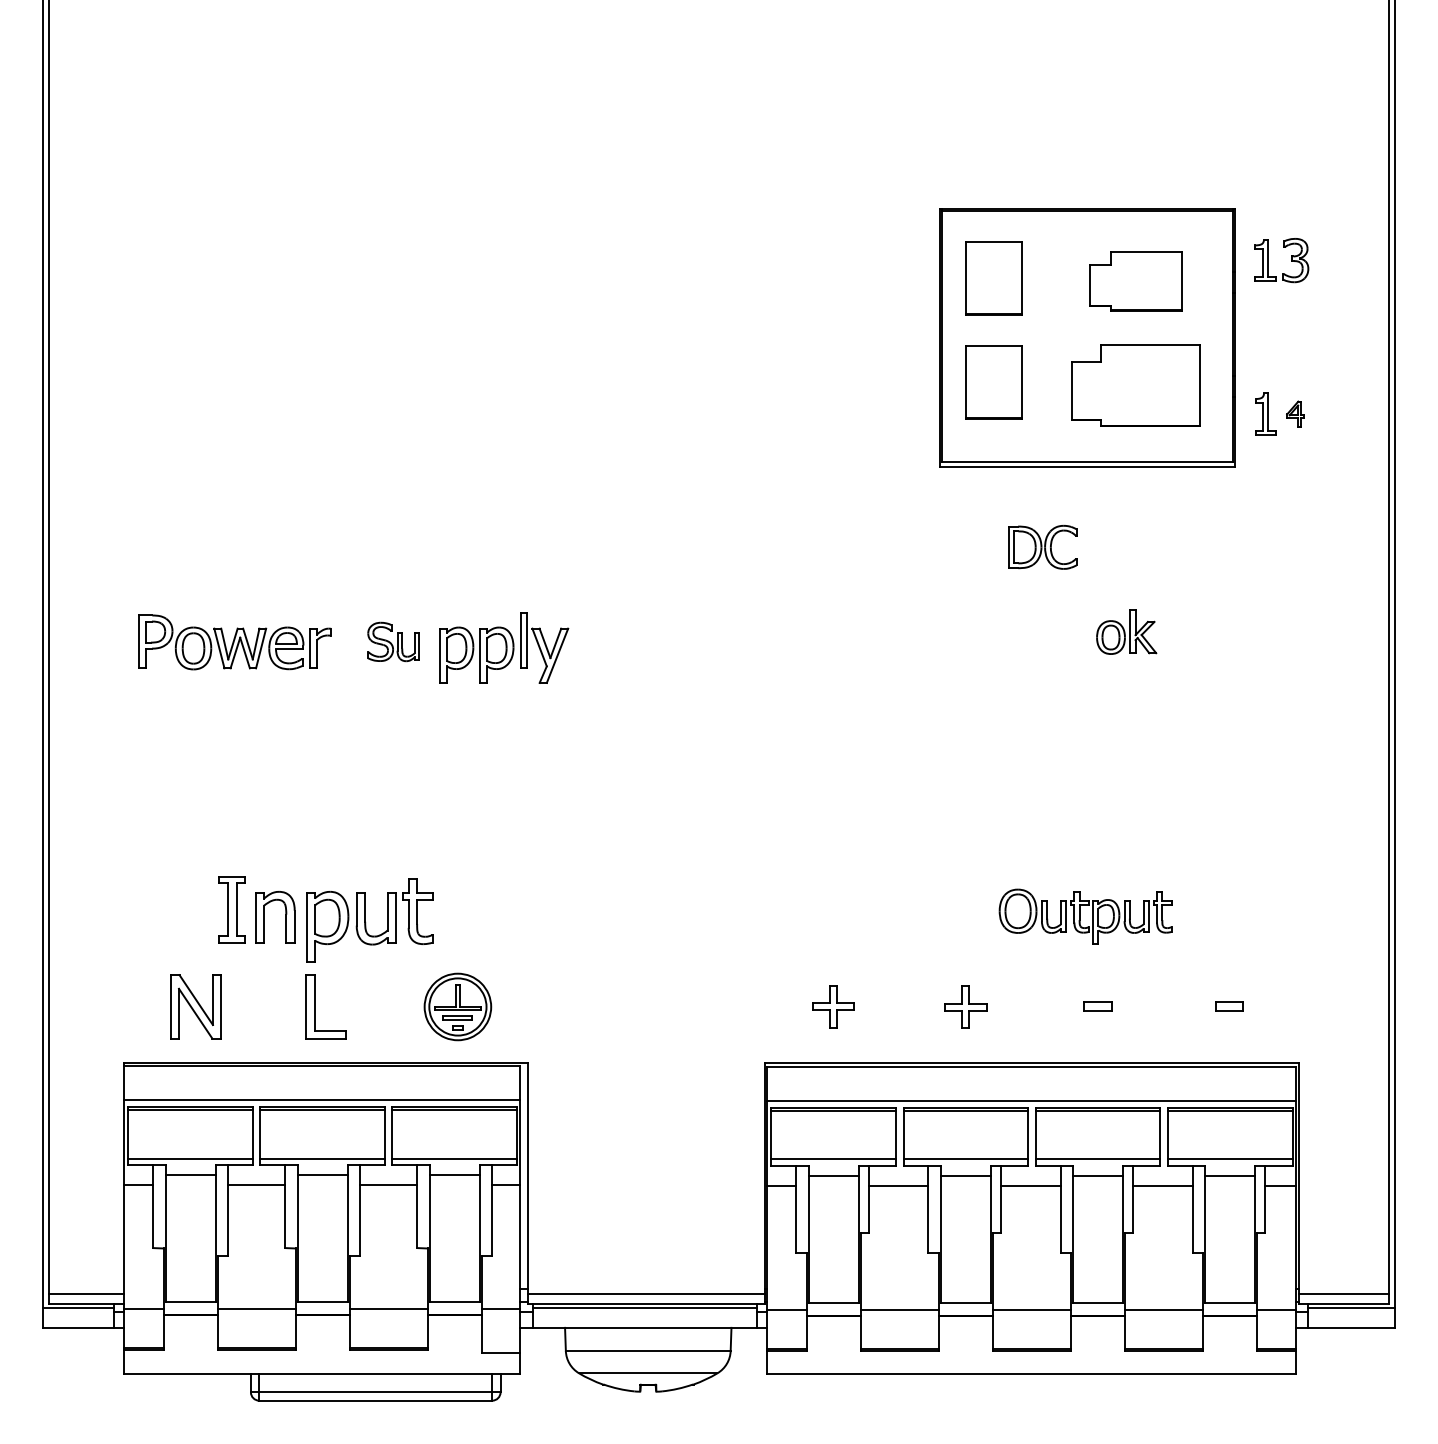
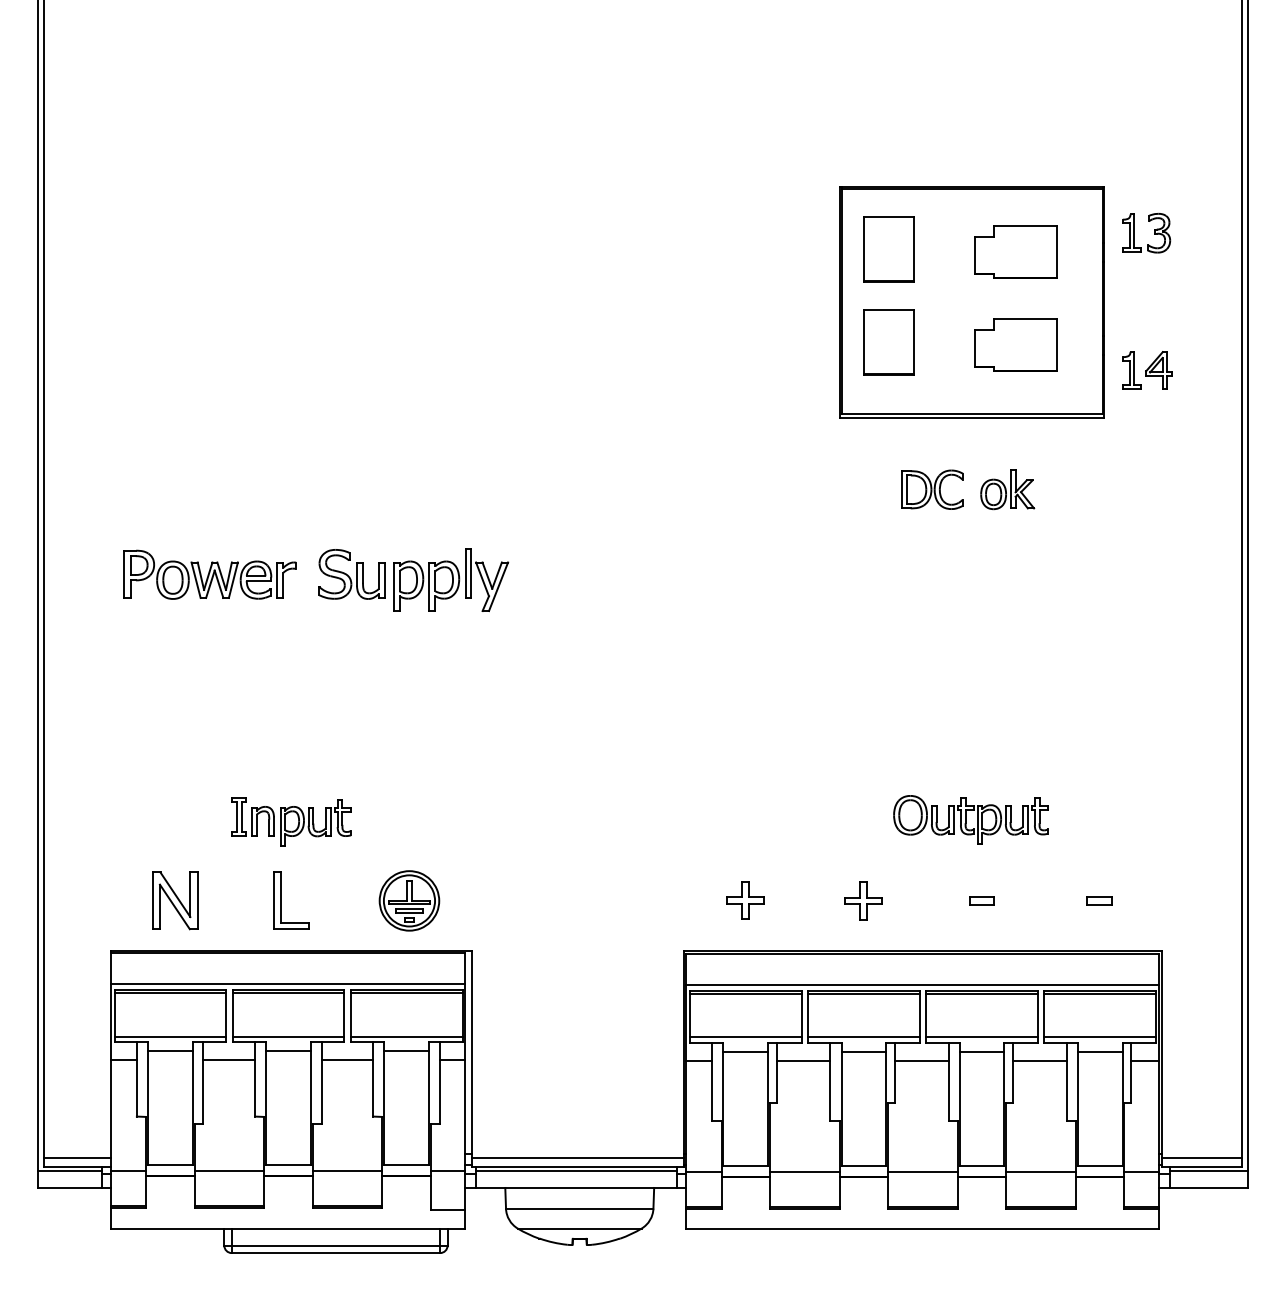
part: (1135, 385) -> (1015, 345), size x0.71
part: (1295, 413) -> (1158, 370), size x1.67
part: (1126, 631) -> (1007, 489), moved
part: (393, 641) -> (351, 573), size x1.43
part: (325, 918) -> (291, 821), size x0.62

